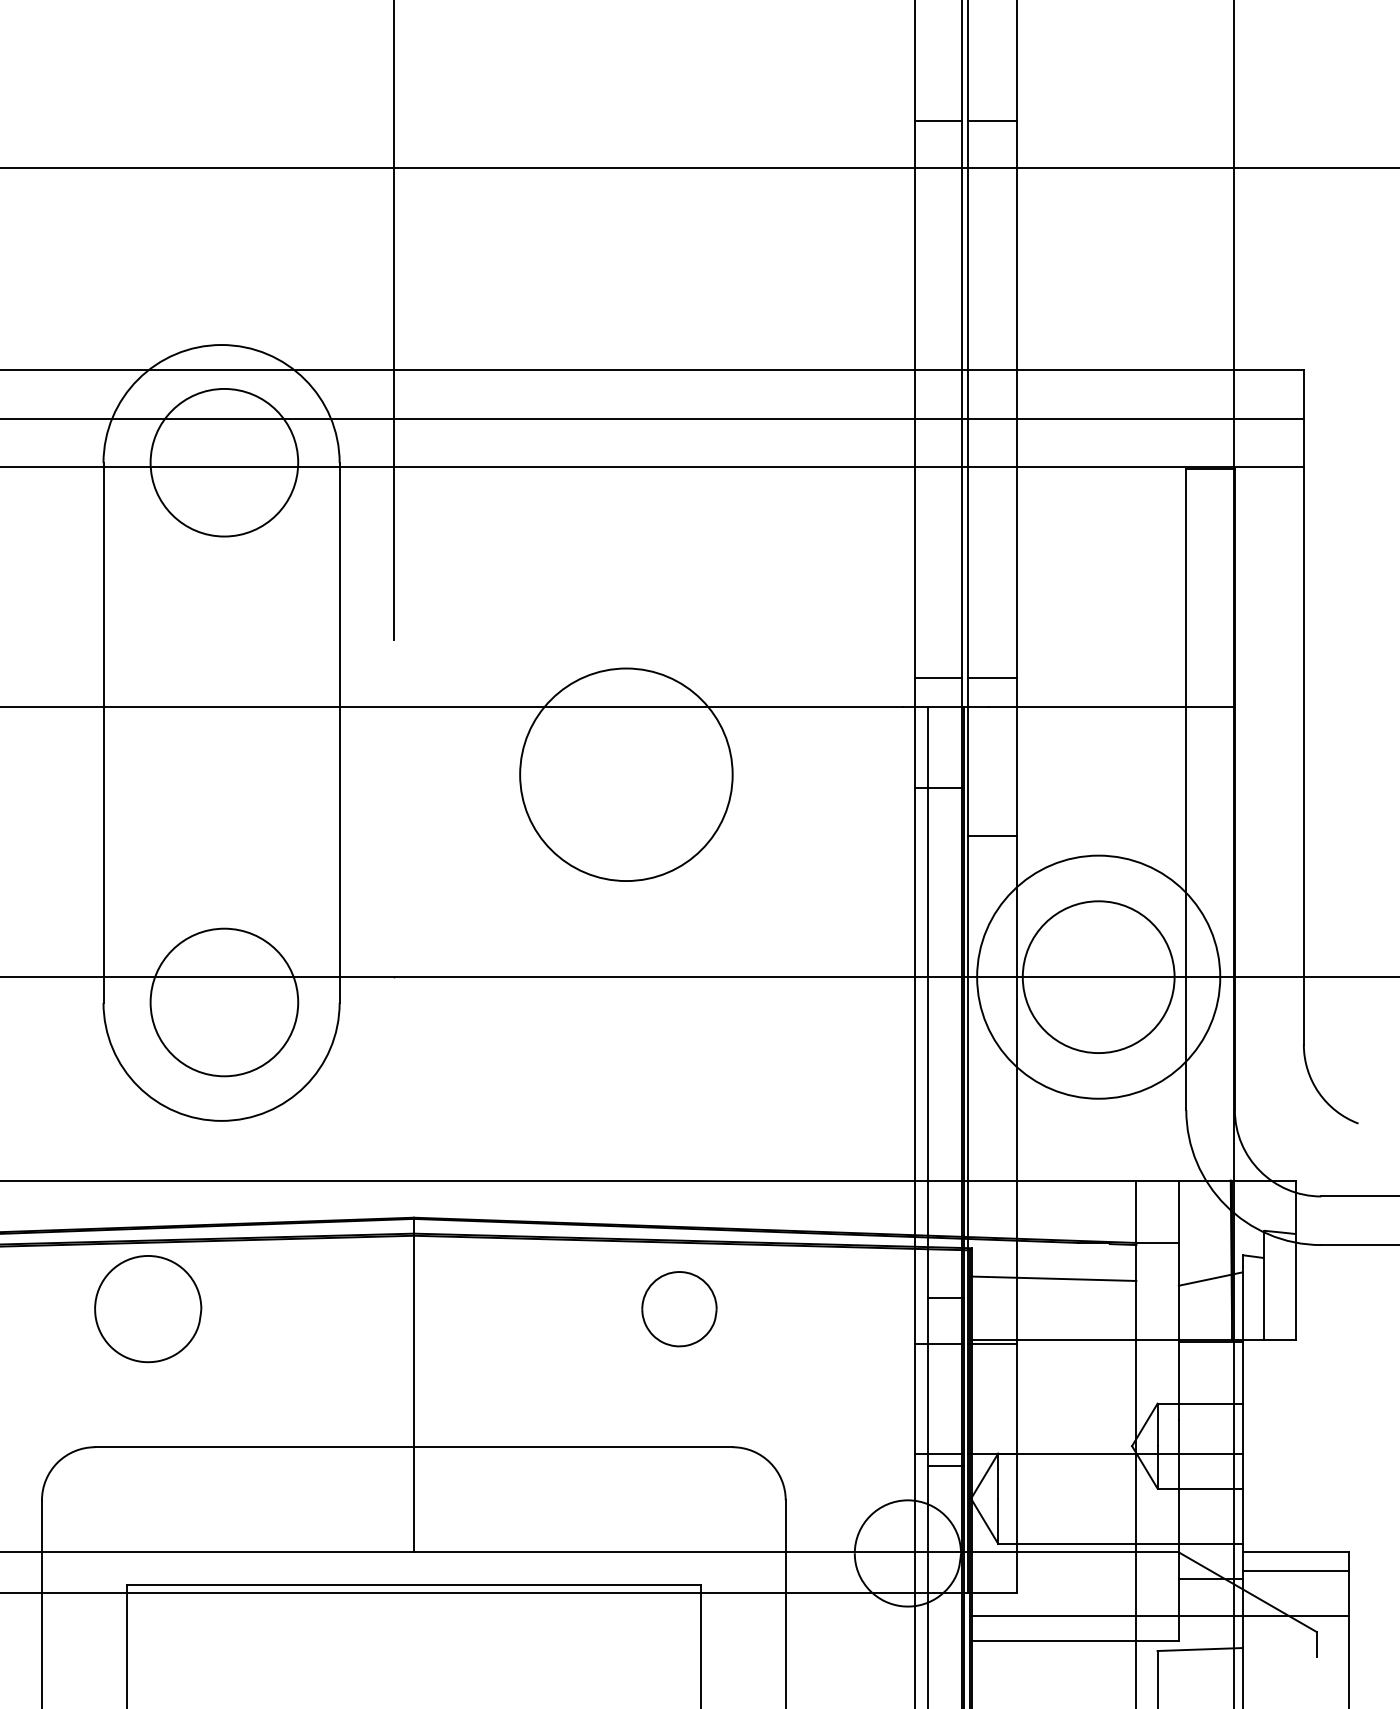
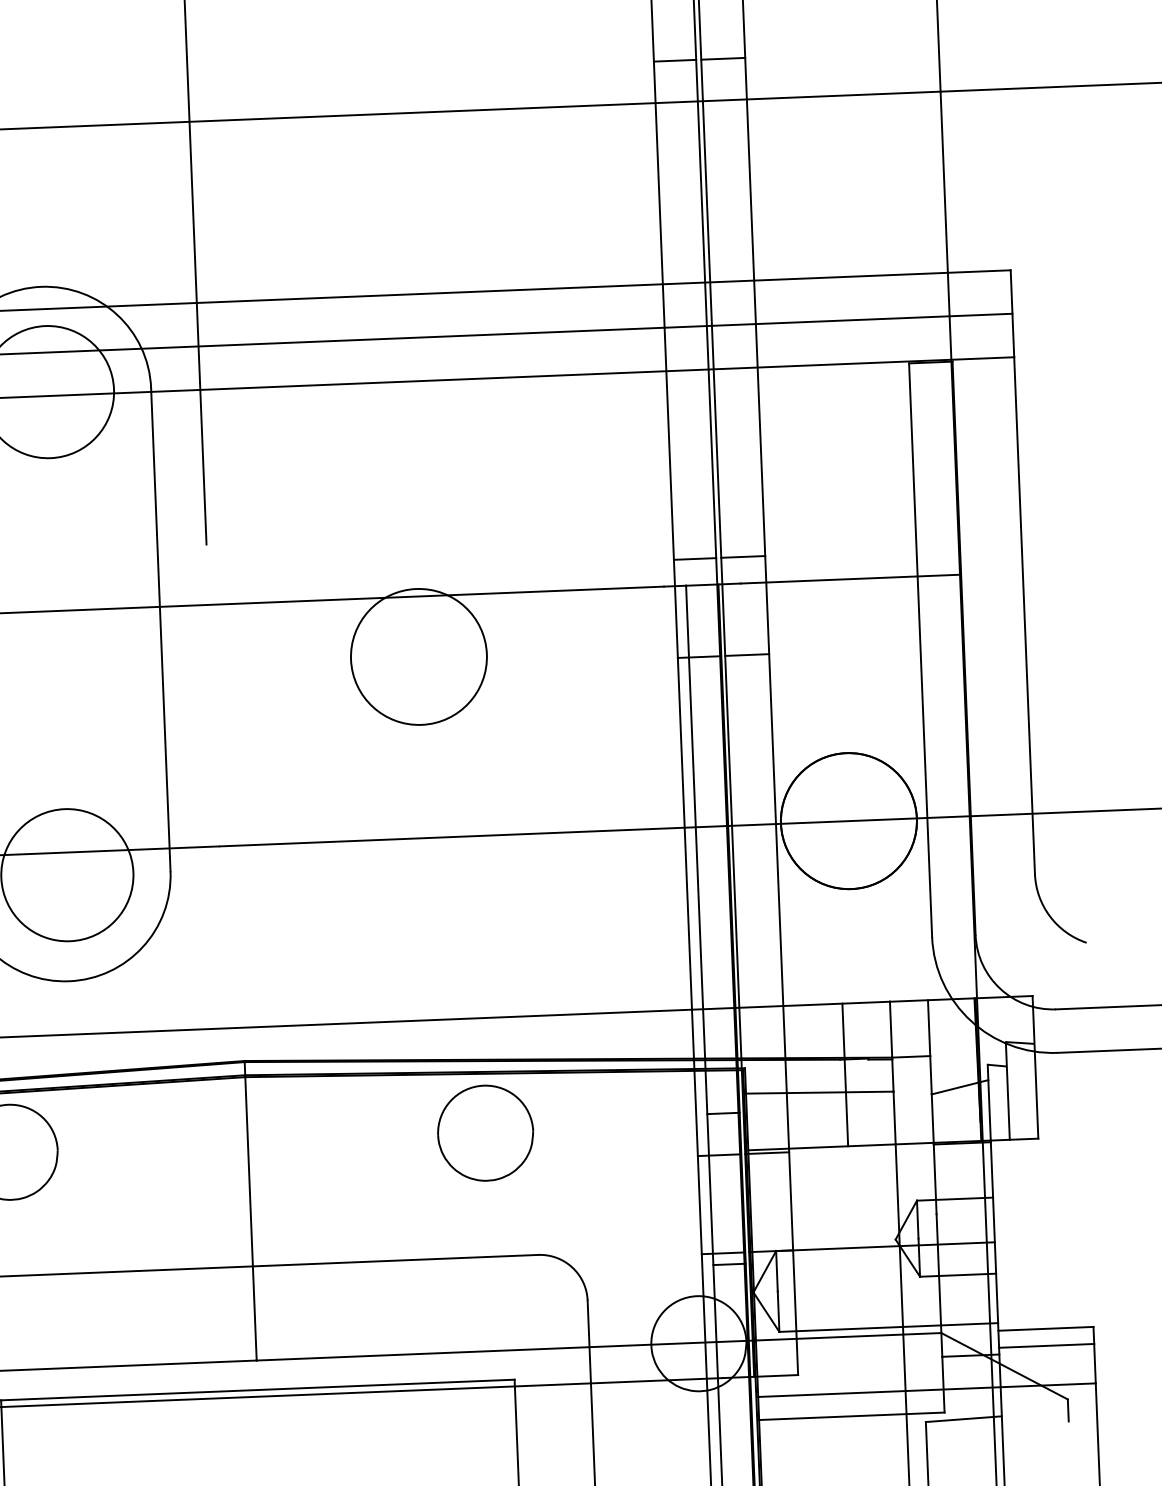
circle: (626, 774) -> (419, 656), size x0.71
line: (992, 836) -> (747, 655), moved
circle: (1098, 977) -> (848, 821), size x0.62
line: (1083, 1259) -> (845, 1074), added
part: (679, 1309) -> (485, 1133), size x1.43

